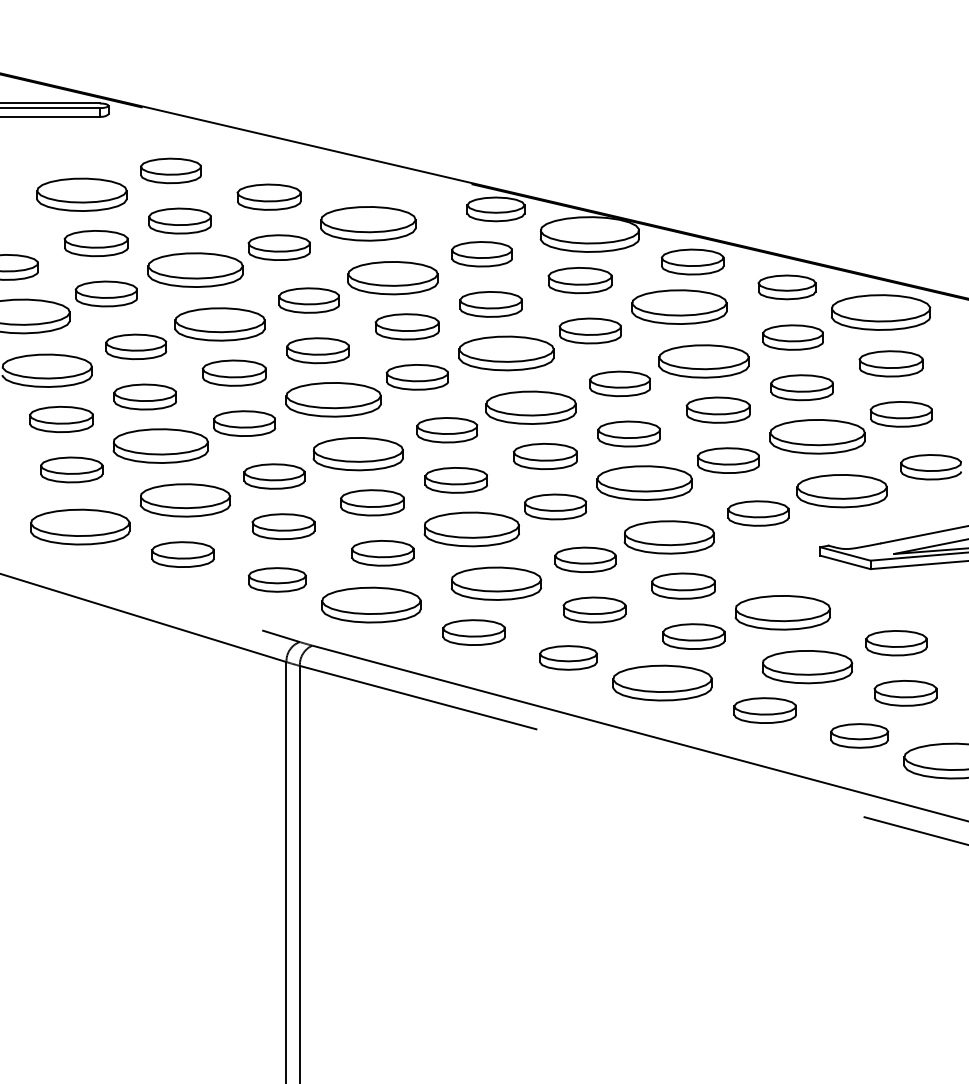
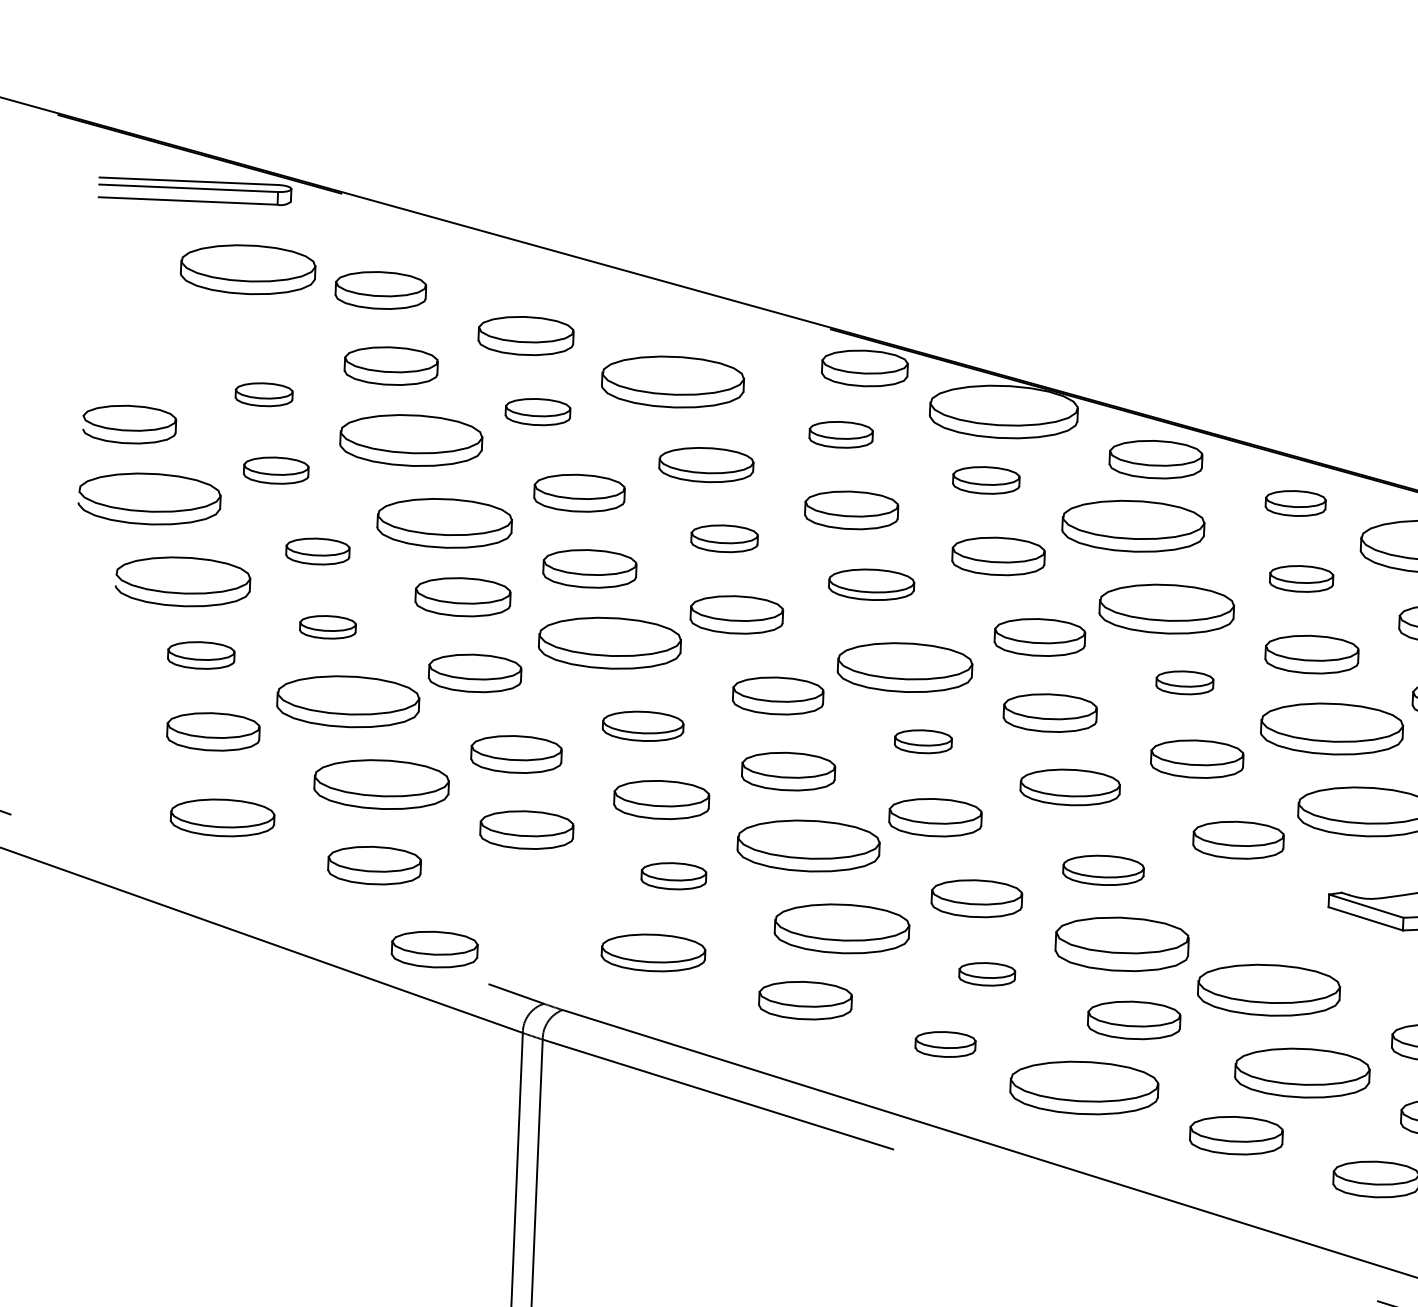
part: (81, 194) -> (247, 269), moved
part: (95, 243) -> (263, 394), size x0.6
part: (278, 247) -> (536, 411), size x0.7
part: (481, 254) -> (840, 435), size x0.7
part: (392, 278) -> (705, 465), size x0.7
part: (579, 280) -> (985, 480), size x0.7
part: (786, 287) -> (1294, 503), size x0.7
part: (105, 293) -> (275, 469), size x0.7
part: (406, 326) -> (723, 538), size x0.7
part: (792, 337) -> (1300, 578), size x0.7
part: (136, 346) -> (318, 551), size x0.7
part: (506, 353) -> (871, 584), size x0.6
part: (144, 396) -> (326, 626), size x0.6
part: (717, 409) -> (1183, 681), size x0.6
part: (61, 418) -> (201, 654), size x0.7
part: (357, 454) -> (642, 726), size x0.6
part: (545, 456) -> (923, 741), size x0.6
part: (644, 482) -> (1070, 786), size x0.7
part: (80, 526) -> (222, 817), size x0.7
part: (668, 537) -> (1102, 870), size x0.6
part: (382, 553) -> (673, 876), size x0.7
part: (277, 579) -> (434, 948), moved
part: (683, 585) -> (1121, 943), size x1.4
part: (371, 604) -> (653, 952), size x0.7
part: (594, 609) -> (987, 973), size x0.6
part: (568, 657) -> (945, 1043), size x0.7

